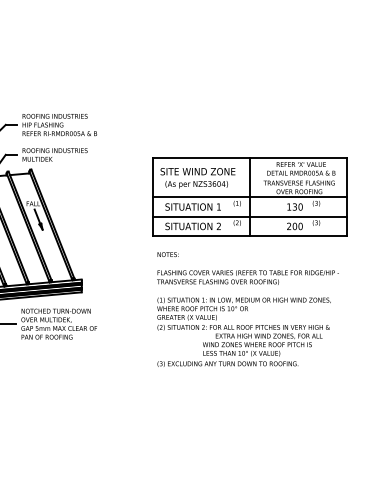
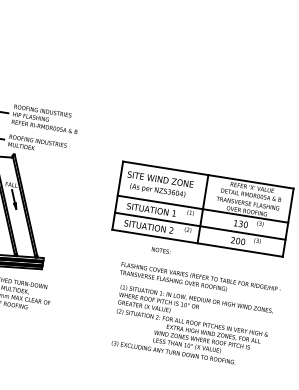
text: (167, 254) -> (160, 250), moved
text: (247, 277) -> (199, 280), moved
text: (243, 331) -> (191, 326), moved

